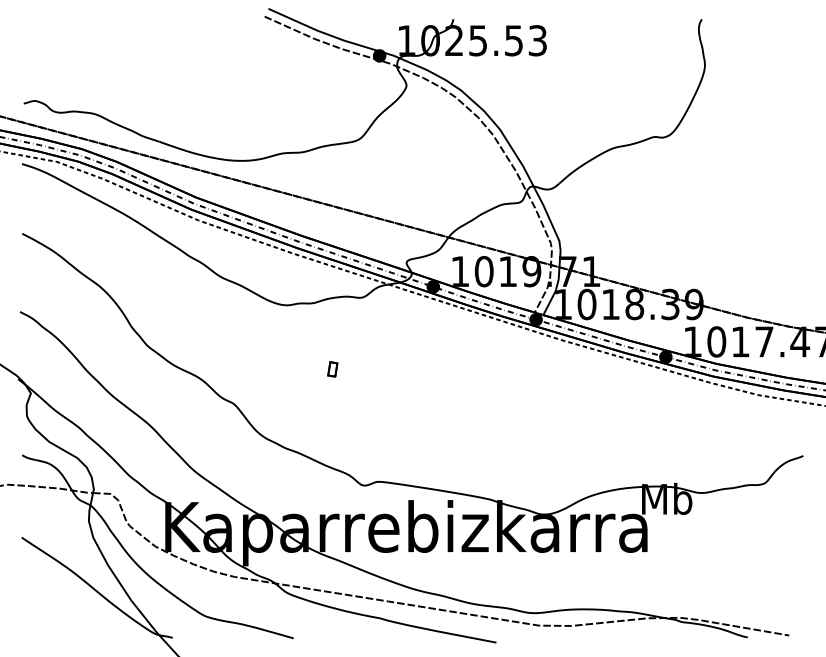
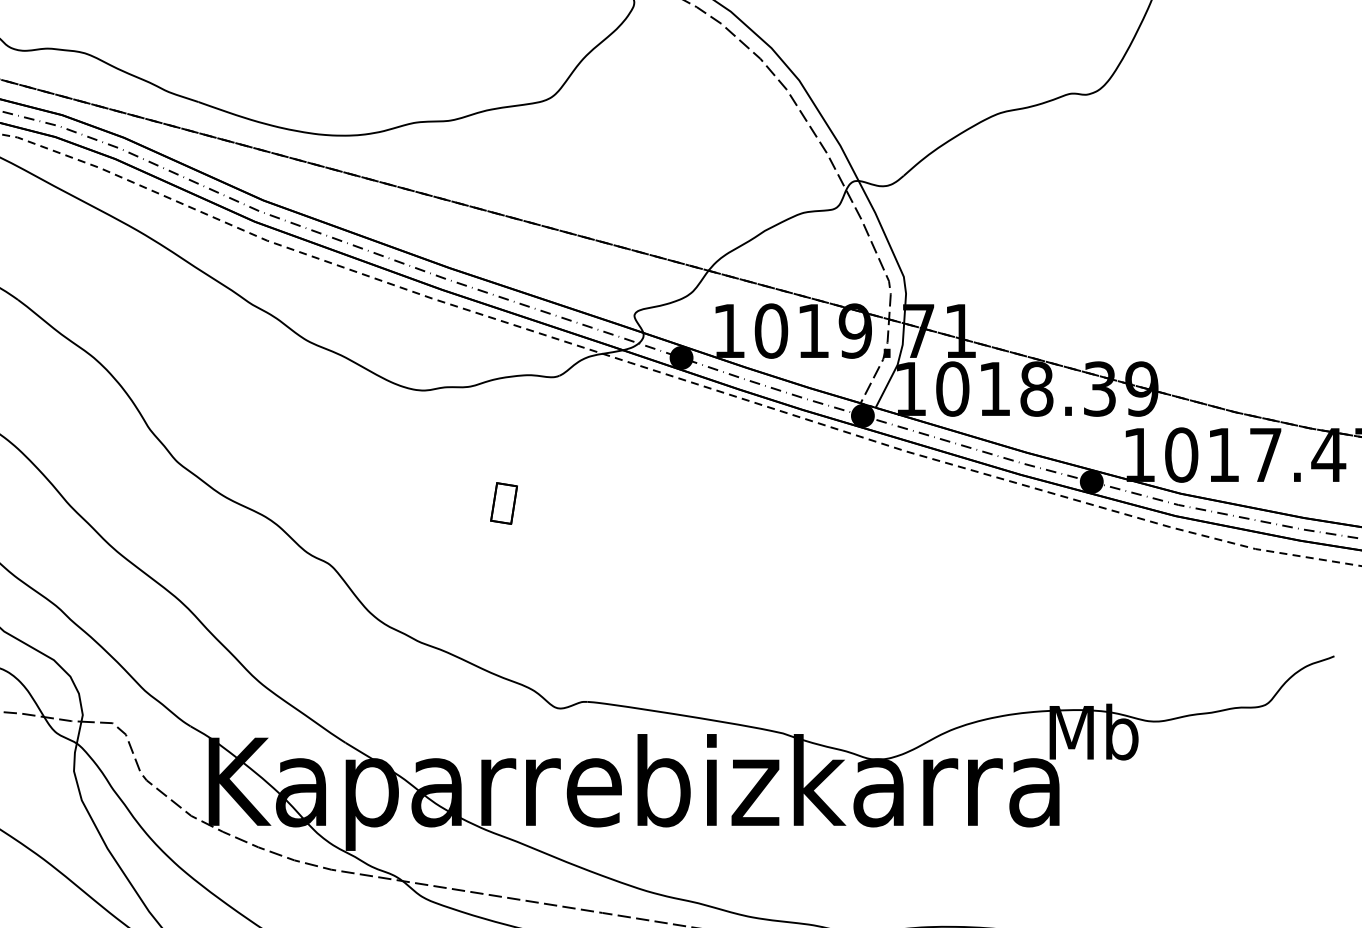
part: (332, 369) -> (503, 503), size x1.6

